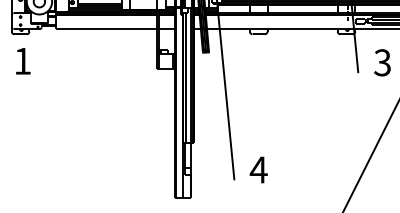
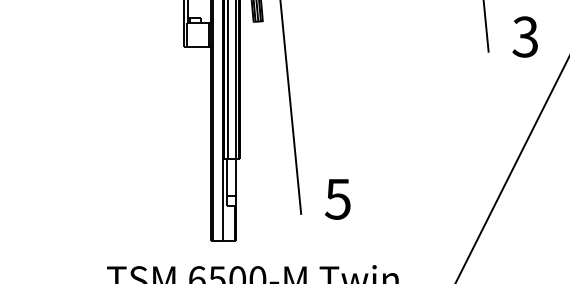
text: (258, 169) -> (337, 198), 4 -> 5

